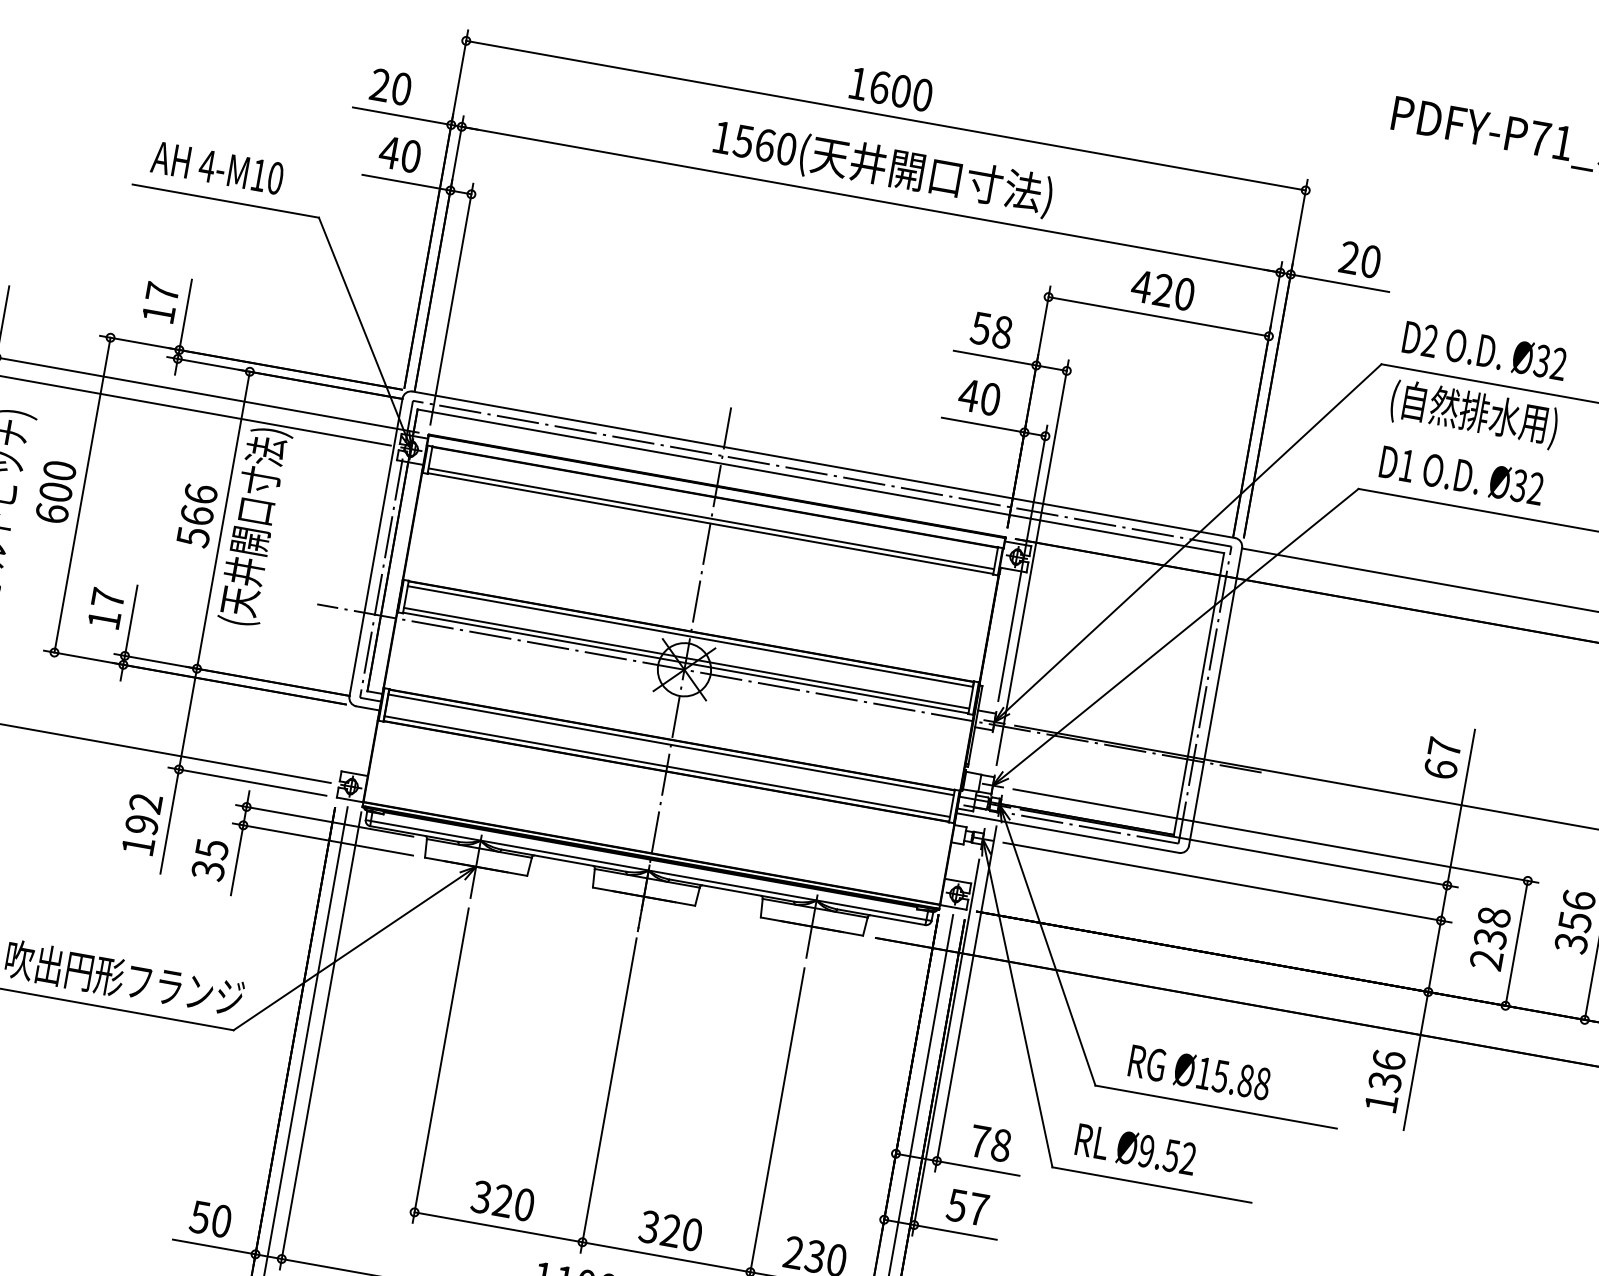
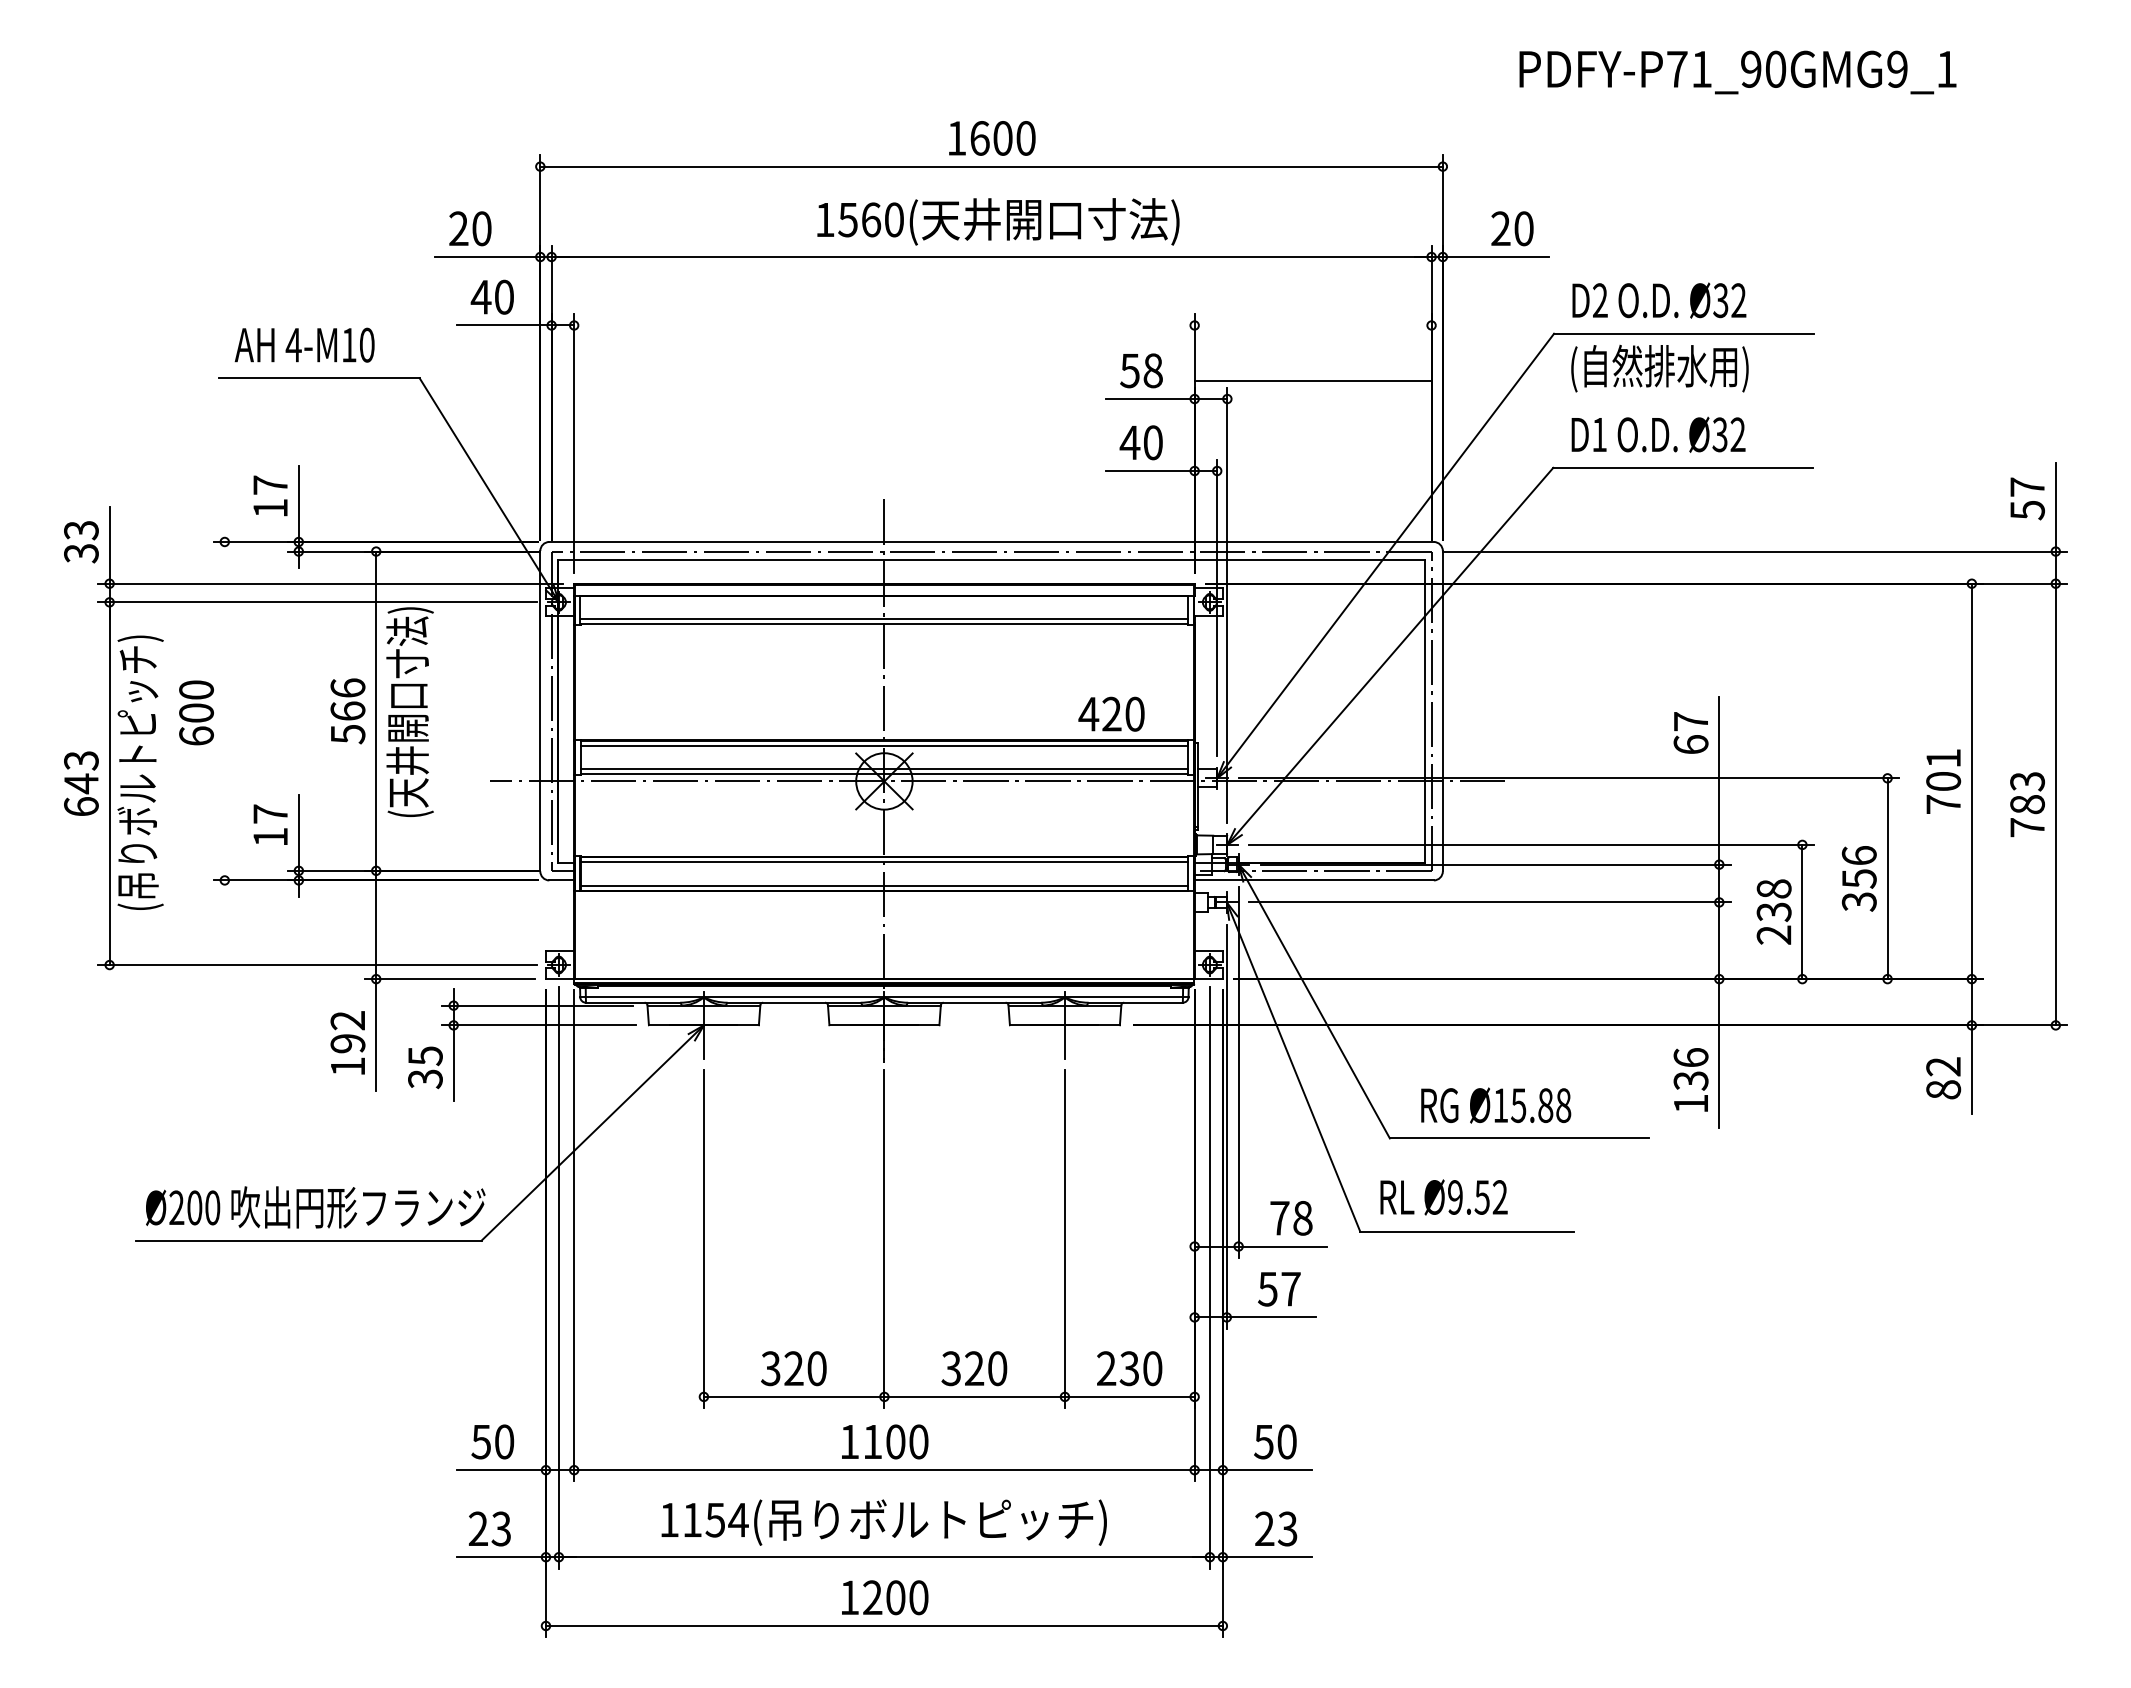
text: (1162, 289) -> (1111, 713), moved
line: (1158, 316) -> (1312, 381), moved
line: (82, 494) -> (224, 710), removed

